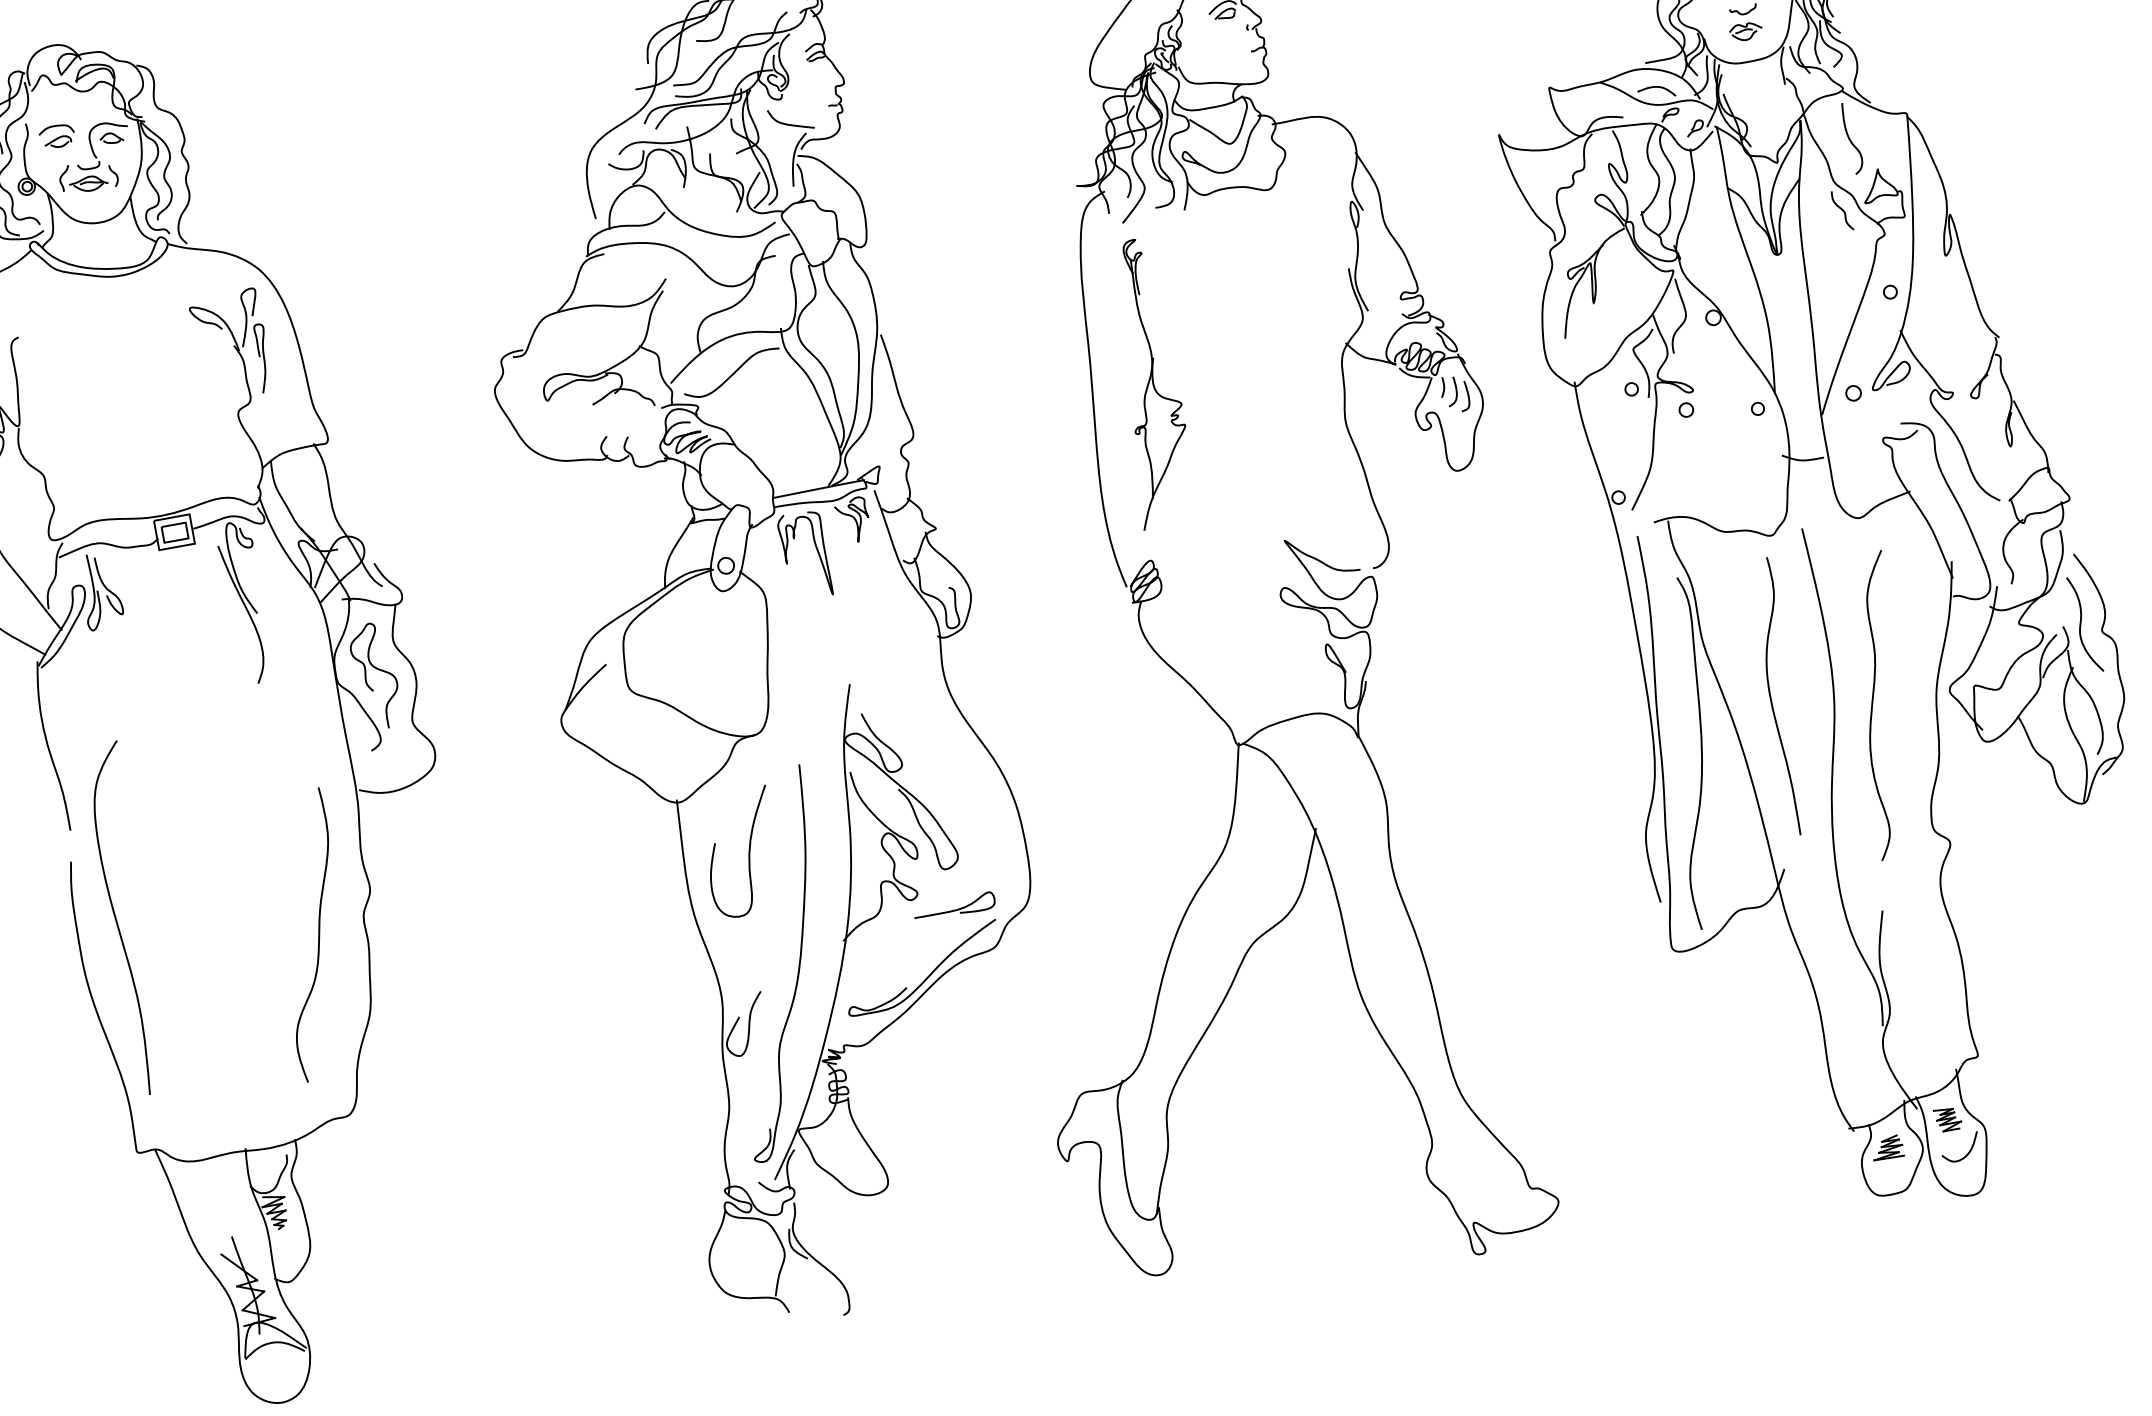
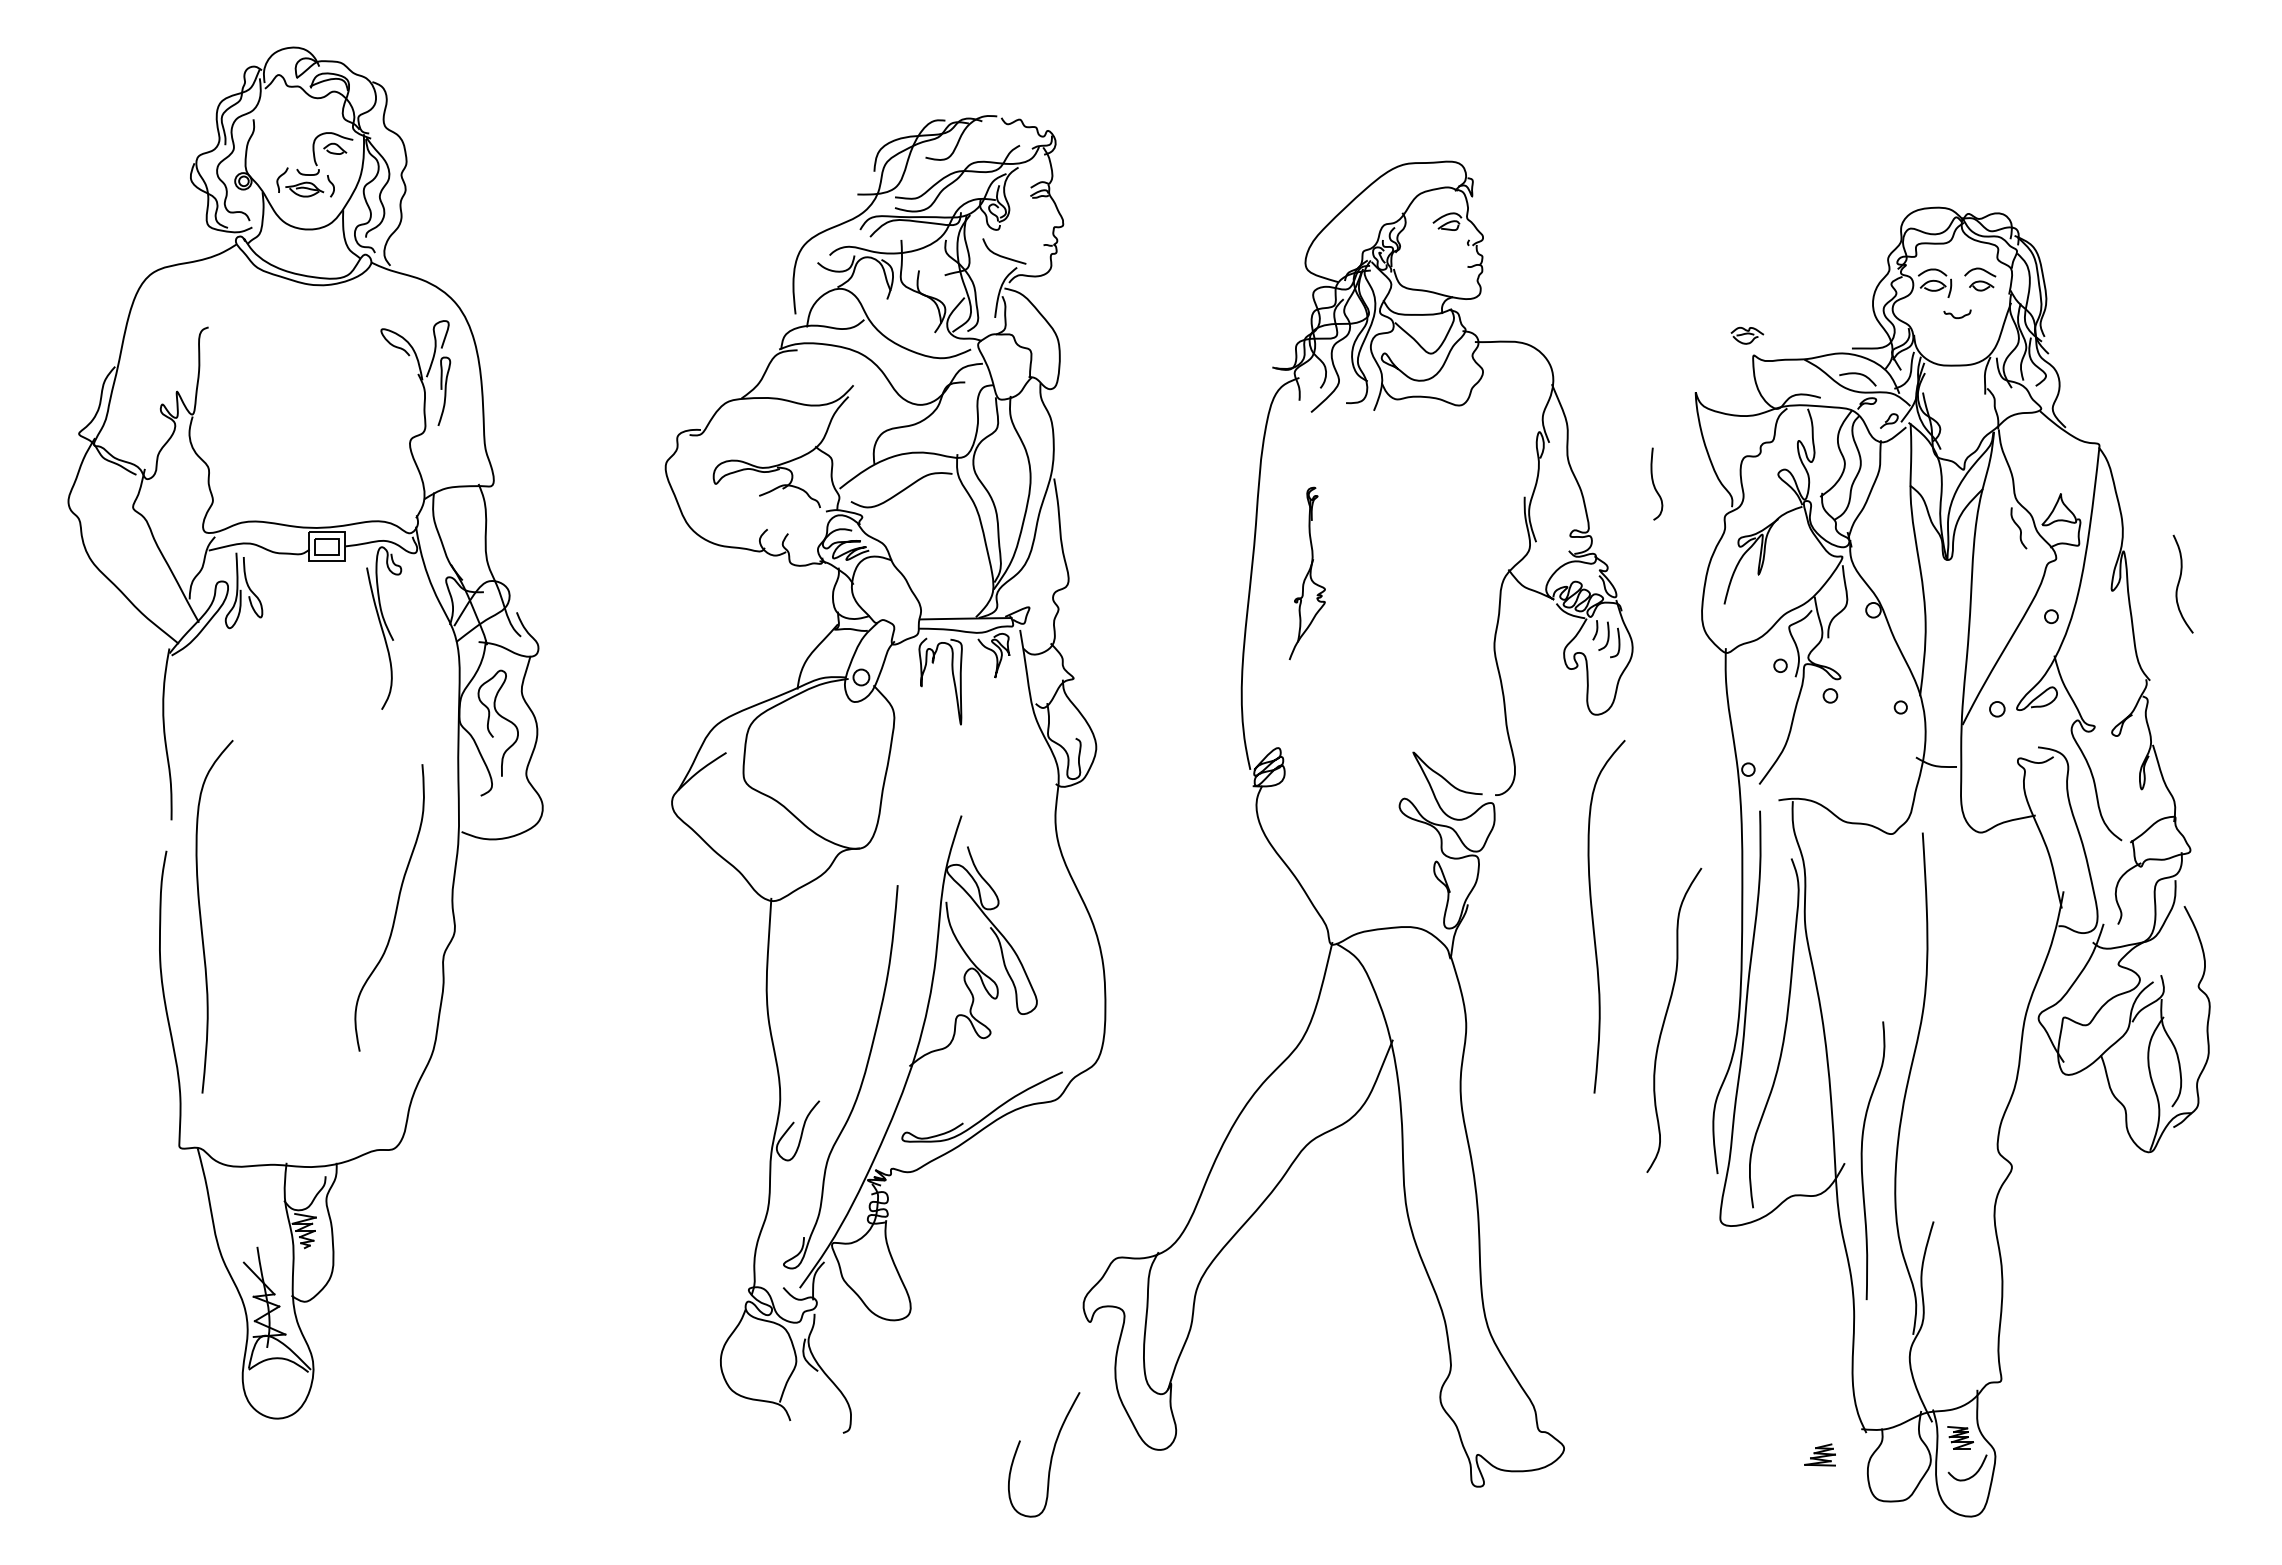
part: (1746, 31) -> (1747, 335), moved
part: (57, 136) -> (282, 137), removed
curve: (1850, 138) -> (1654, 483), moved
part: (1147, 383) -> (1307, 573), size x0.6
curve: (2081, 624) -> (2179, 583), moved
curve: (1491, 670) -> (1593, 916), added
curve: (1771, 698) -> (1862, 1160), moved
curve: (1873, 704) -> (1666, 1017), moved
curve: (748, 854) -> (1050, 1457), moved
curve: (955, 909) -> (1024, 1055), removed
curve: (317, 934) -> (395, 908), moved
part: (1886, 1147) -> (1819, 1454), moved

